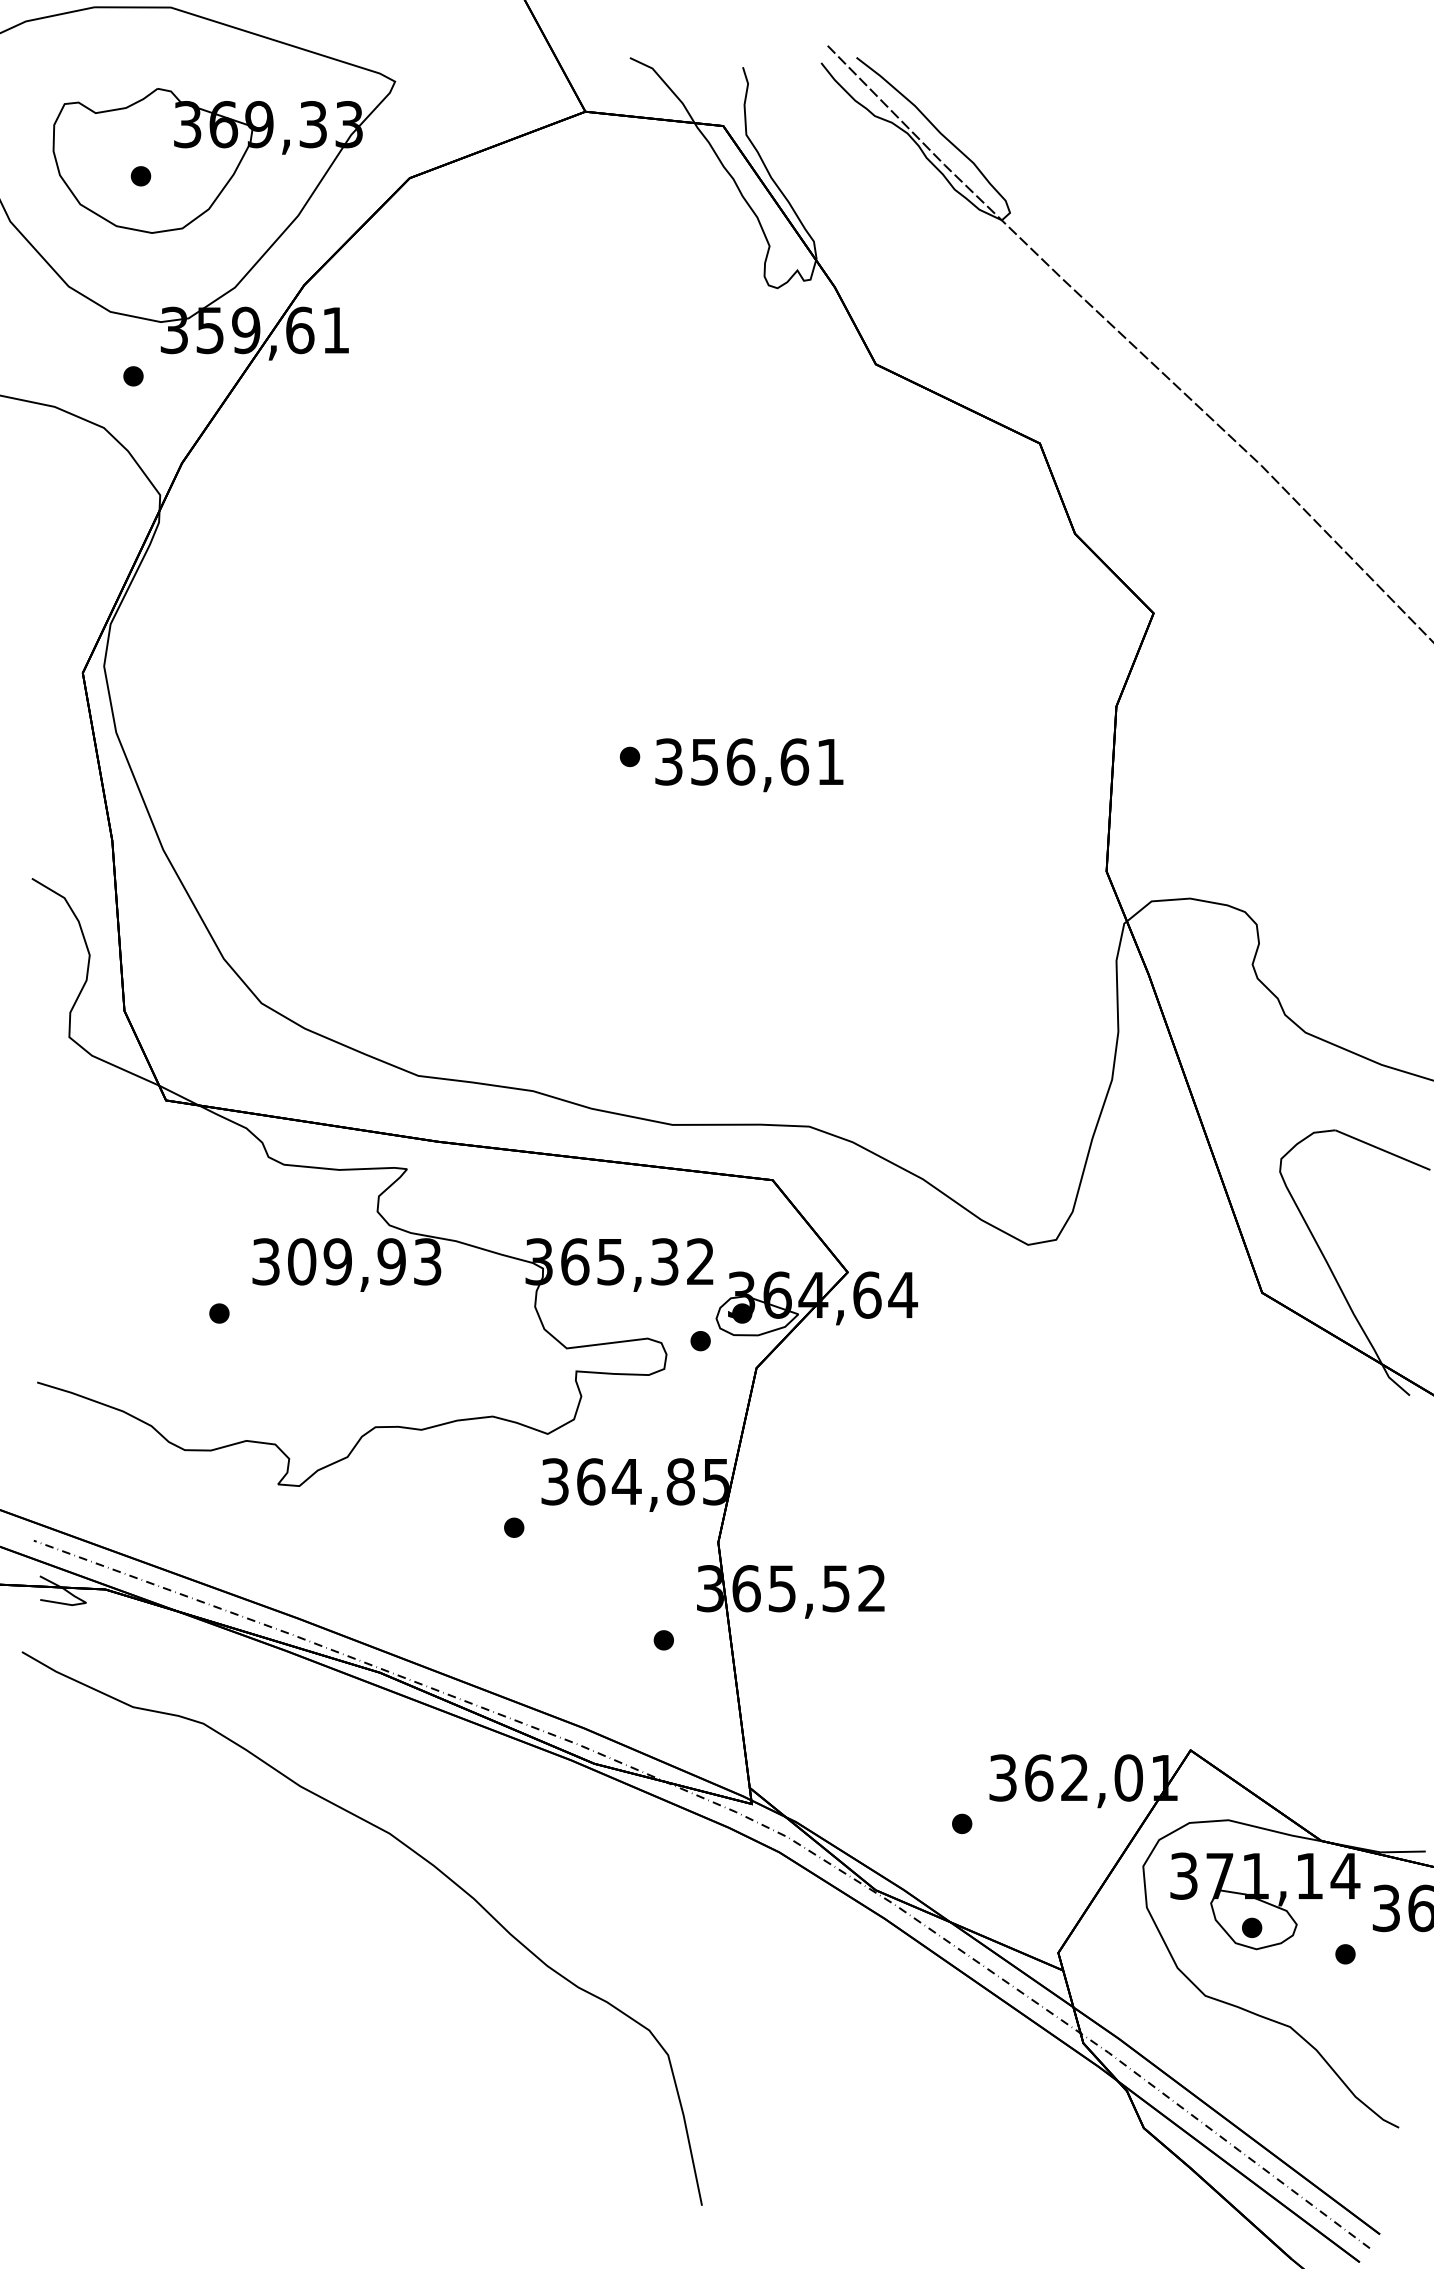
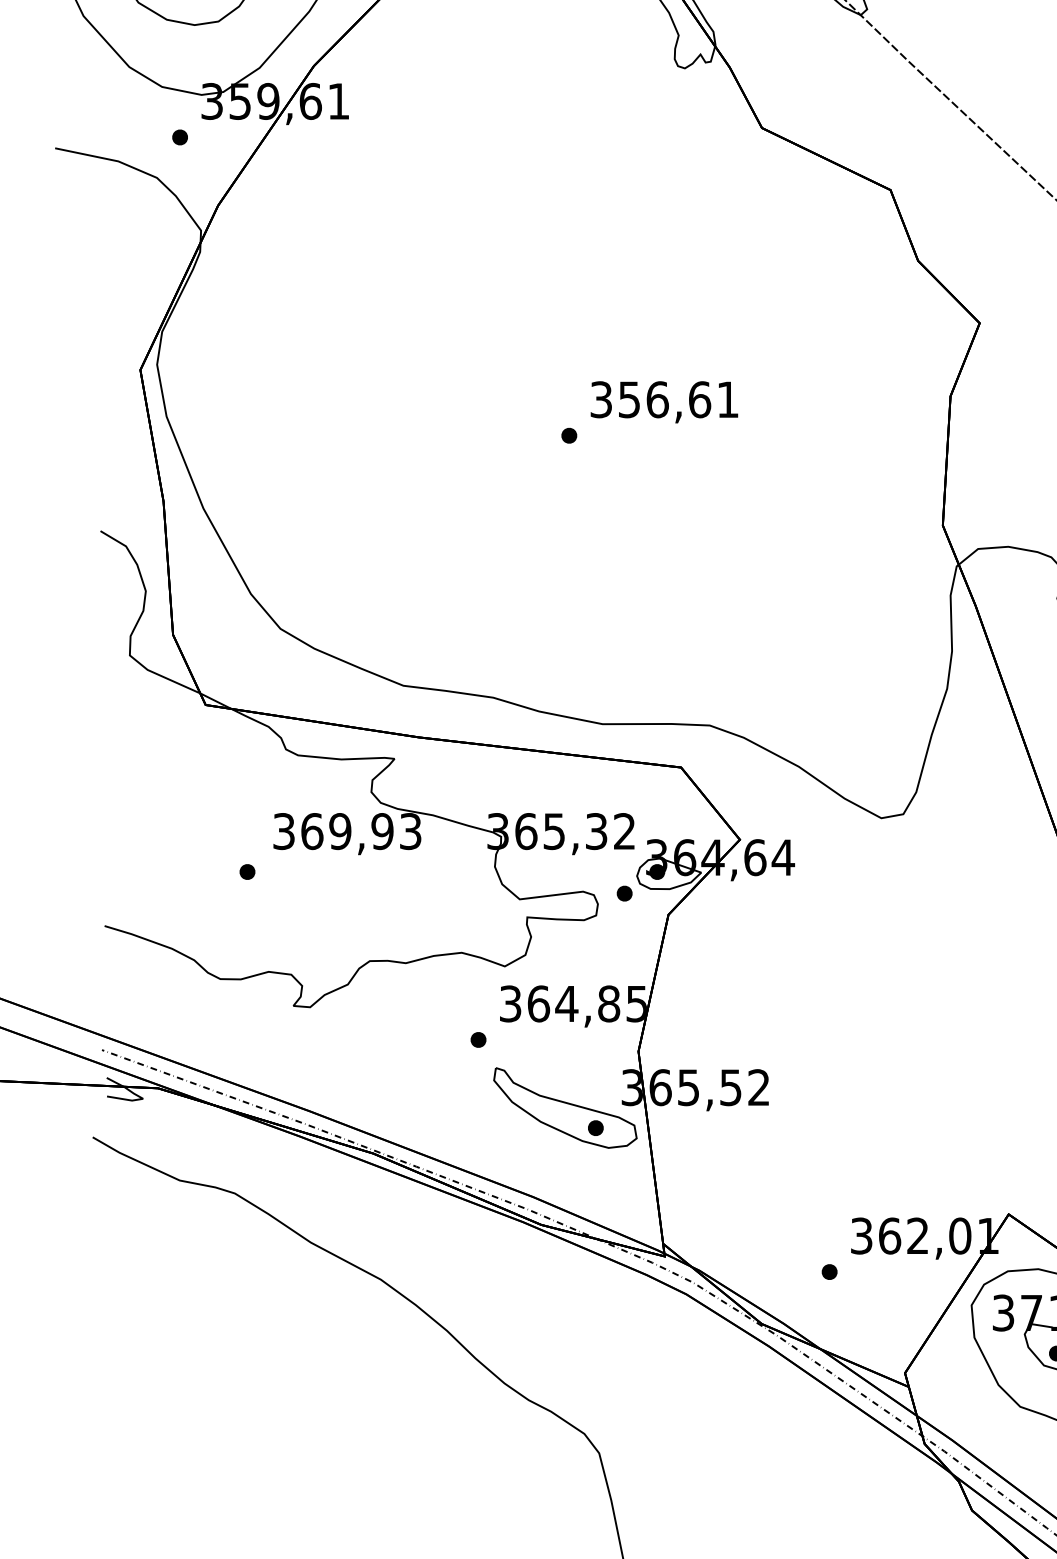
text: (749, 765) -> (664, 402), moved
text: (302, 1261) -> (312, 831), 309,93 -> 369,93
part: (624, 1614) -> (564, 1107), added

